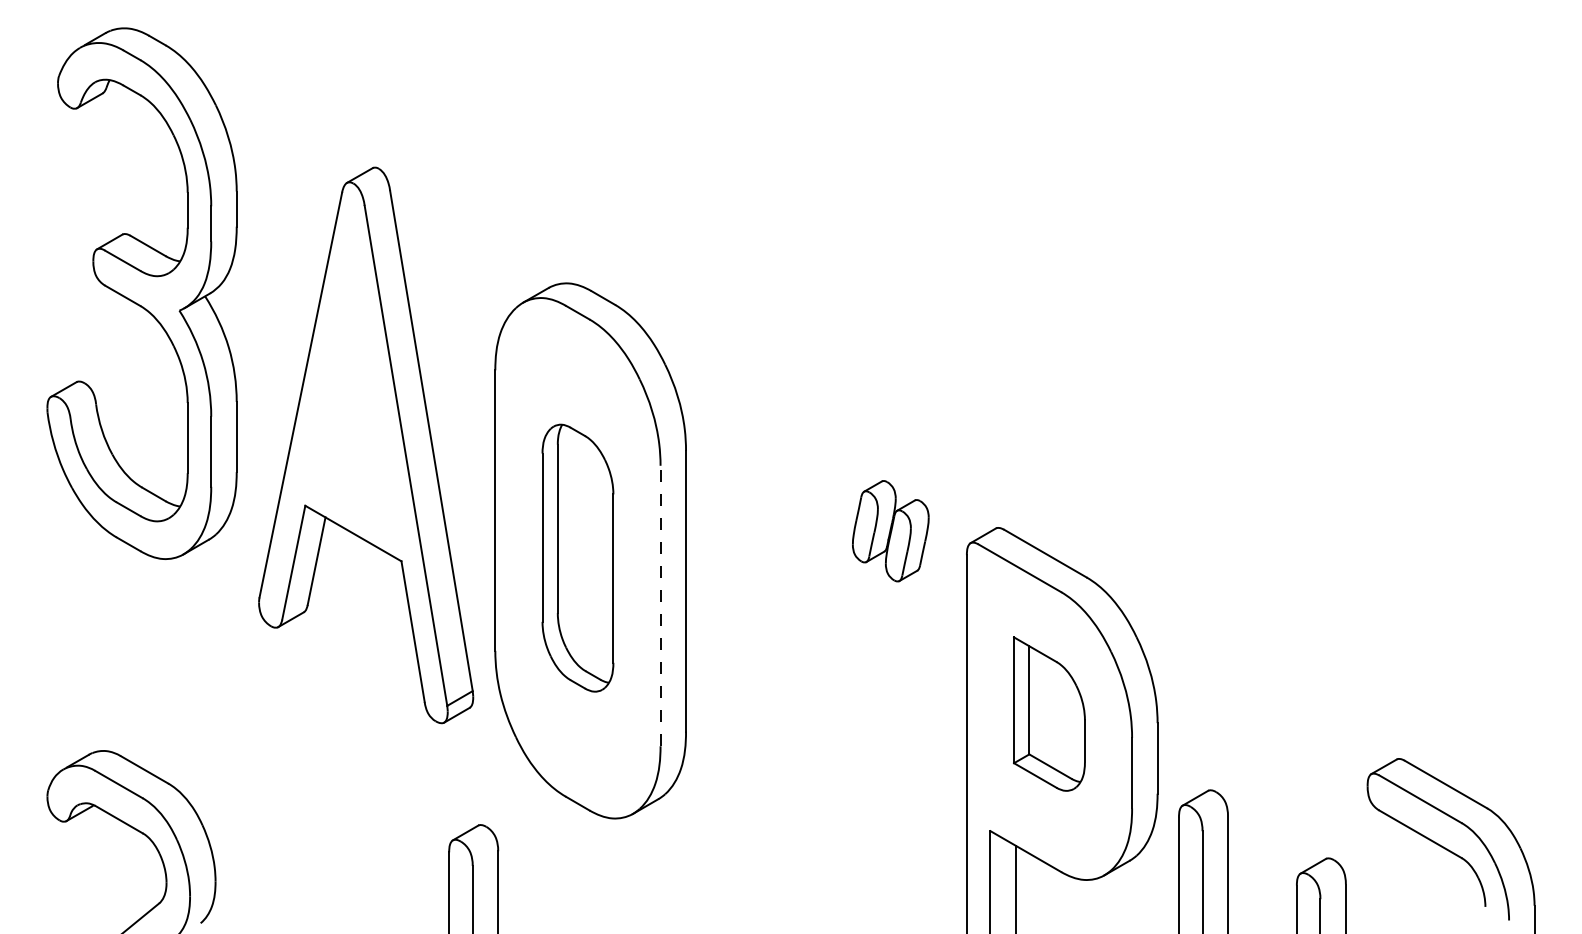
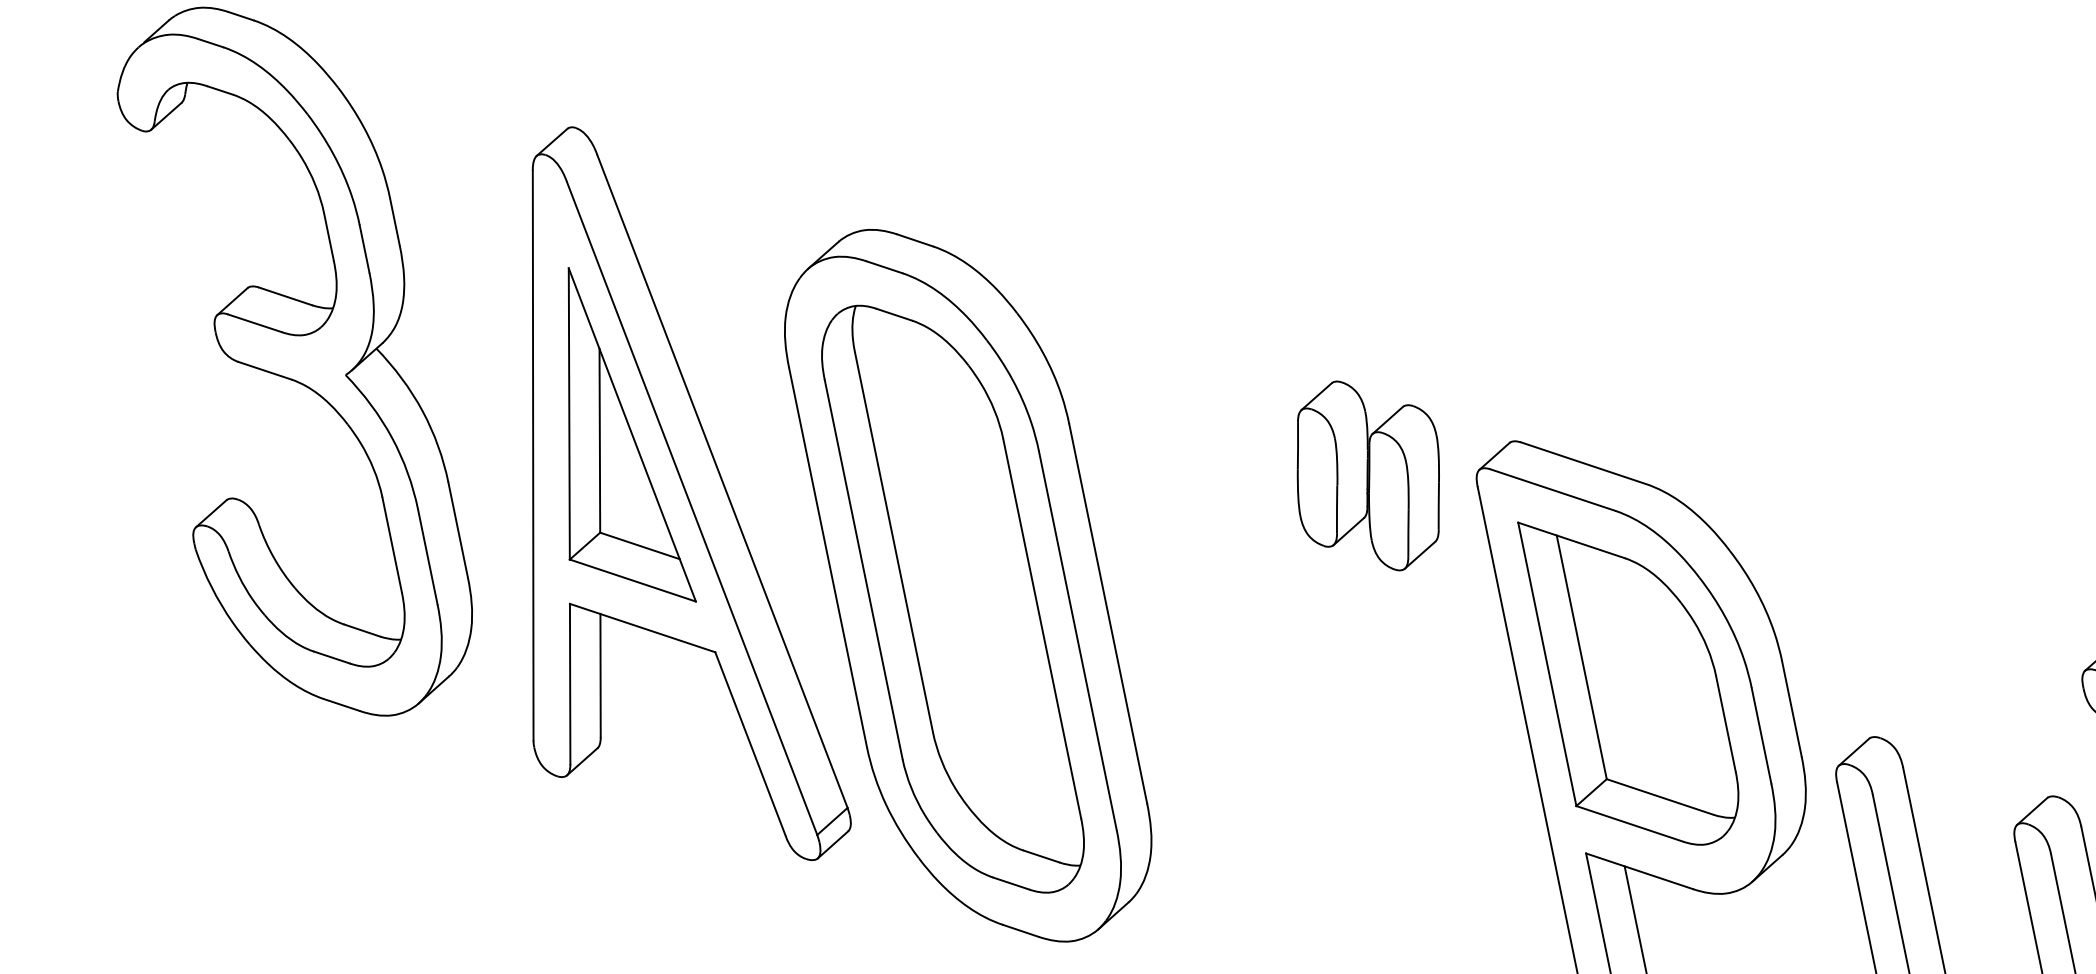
part: (353, 394) -> (604, 440), added
part: (890, 530) -> (1367, 474), size x1.43
part: (577, 557) -> (952, 598), size x1.67
line: (660, 605) -> (1077, 640), dashed -> solid
part: (1049, 713) -> (1633, 678), size x1.67

